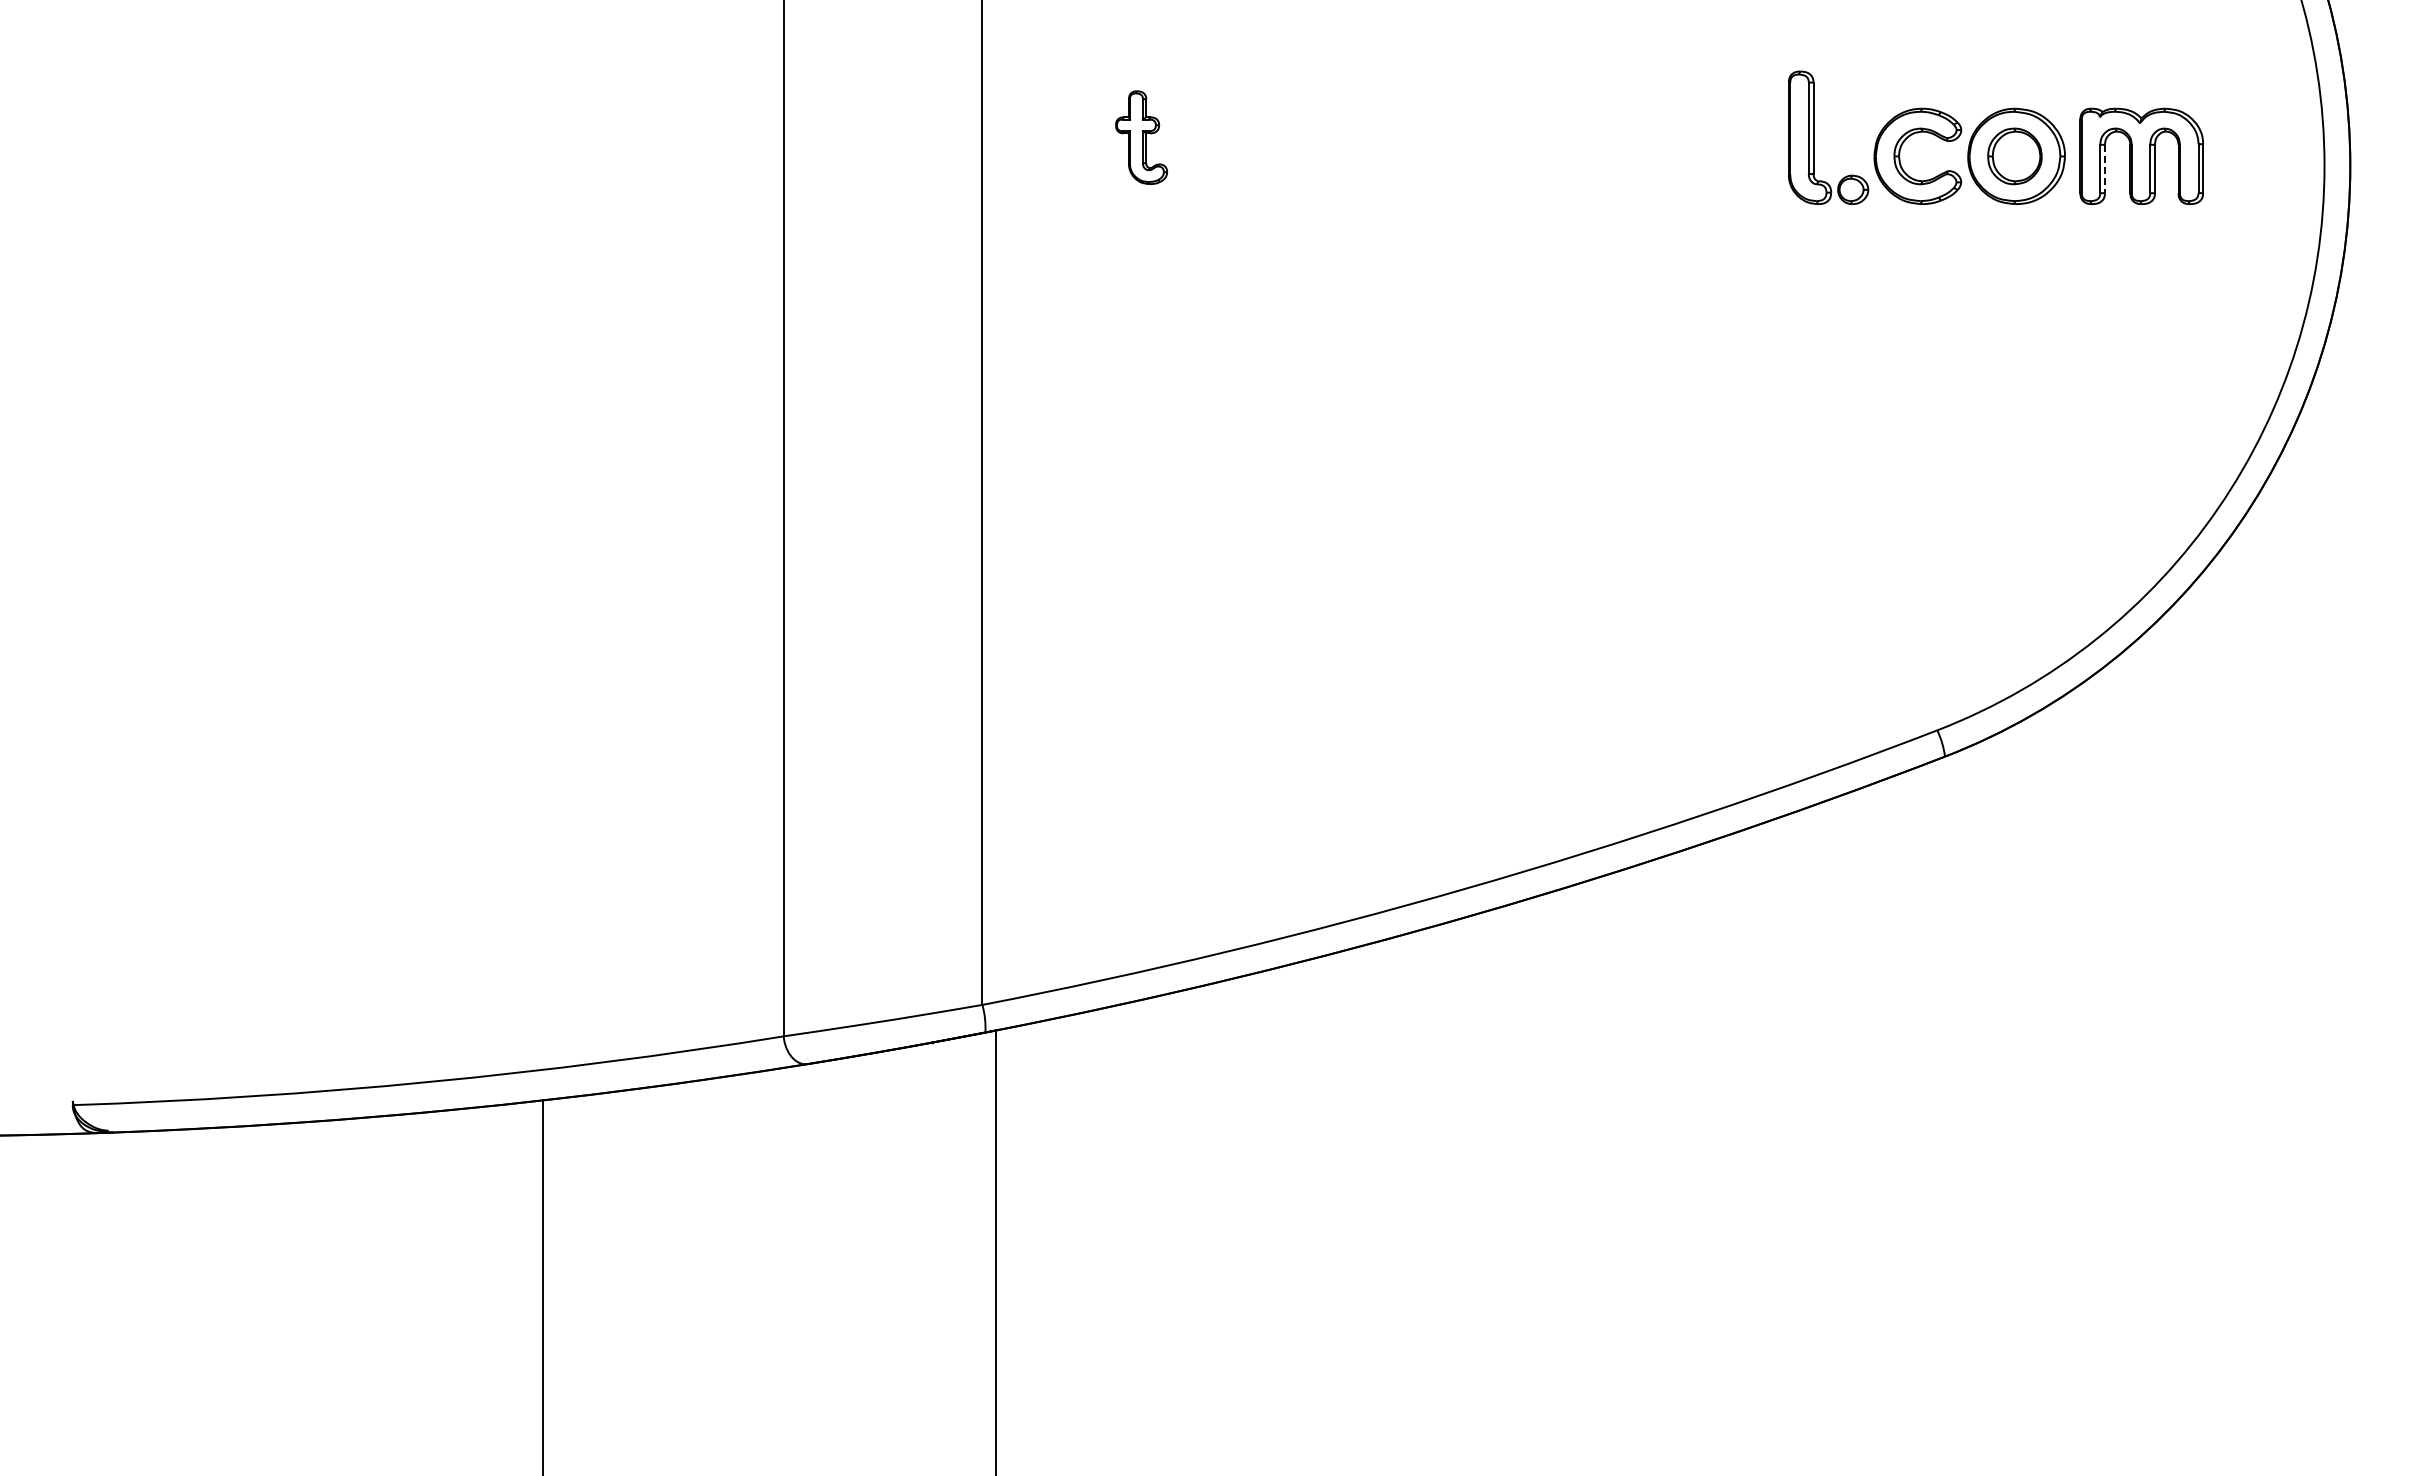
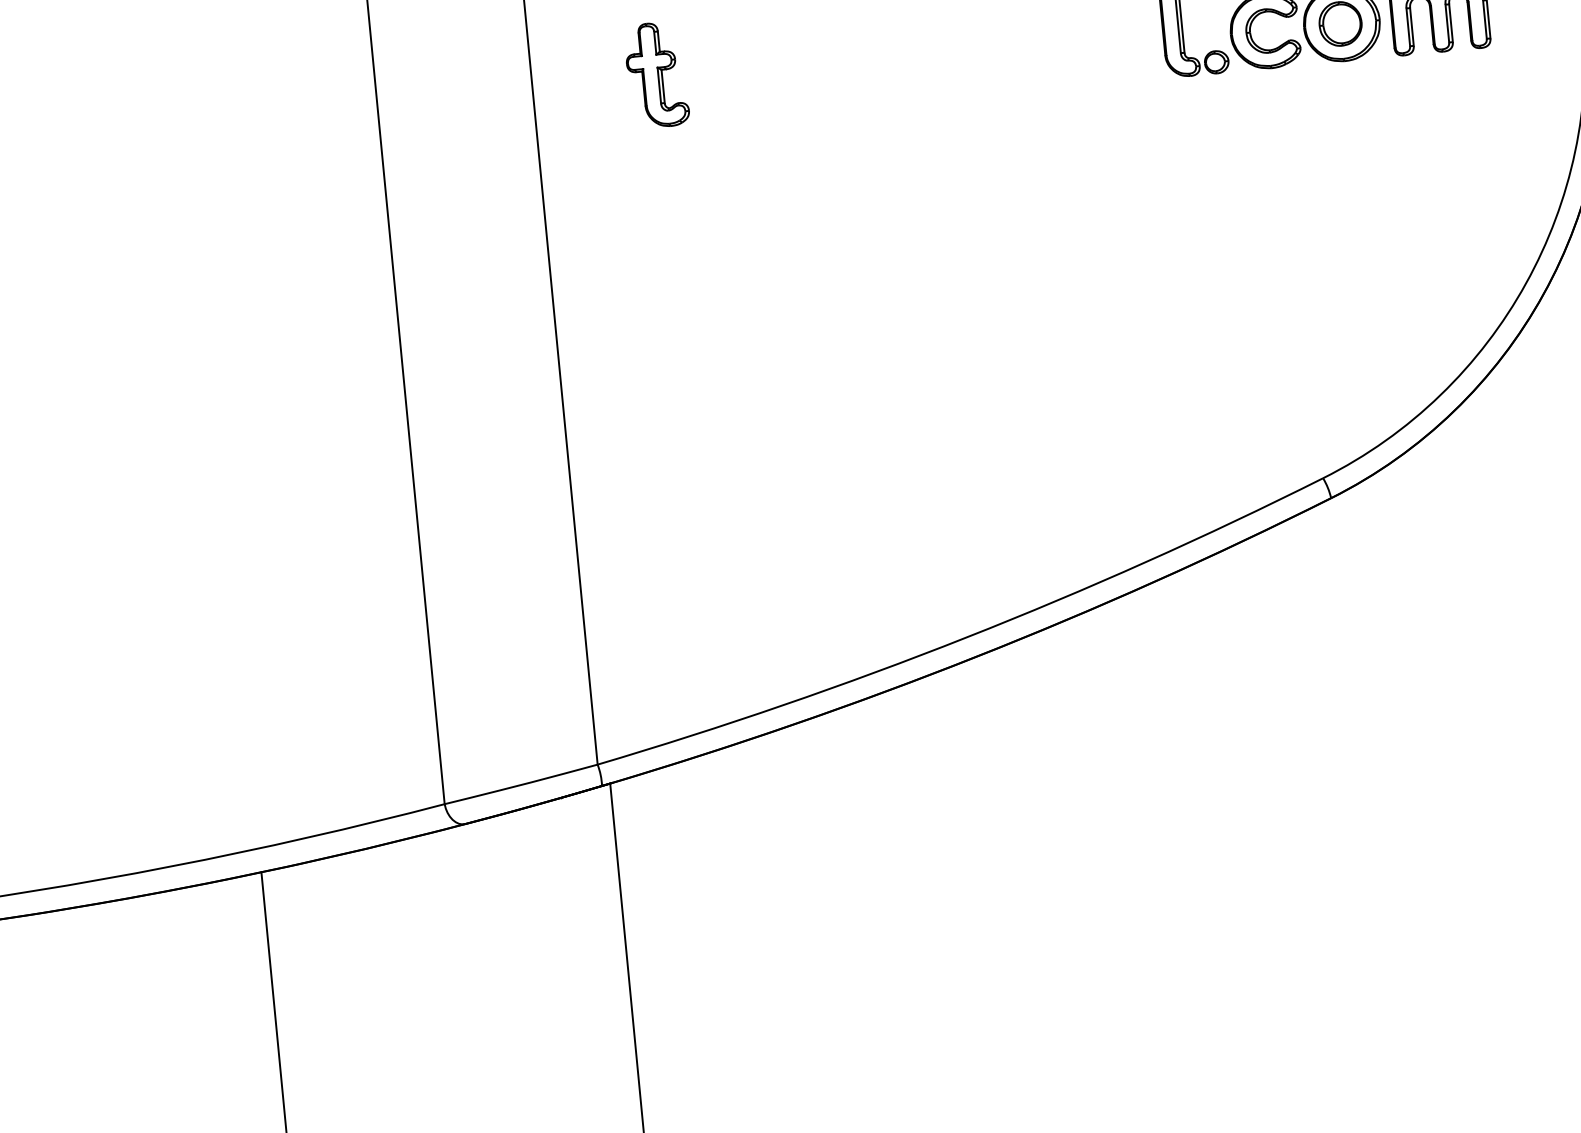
part: (1141, 137) -> (656, 74), size x1.43
line: (2105, 169) -> (1412, 27), dashed -> solid

